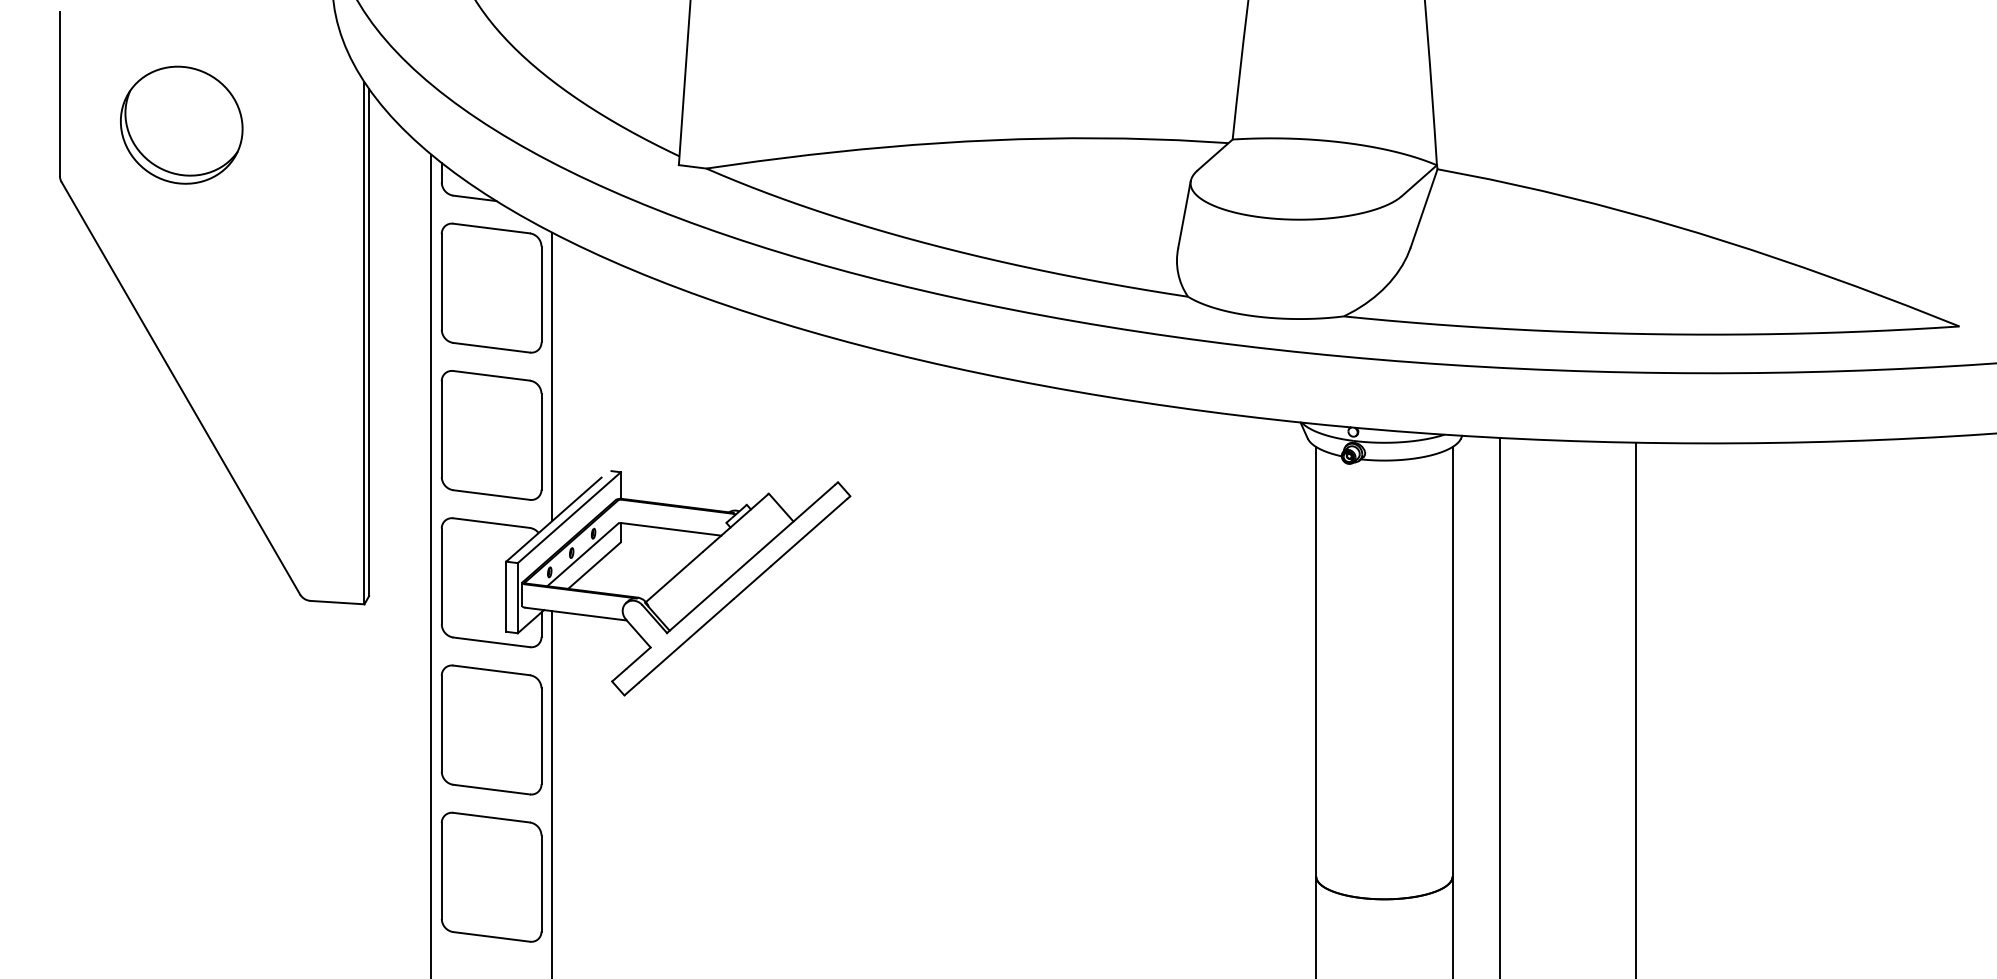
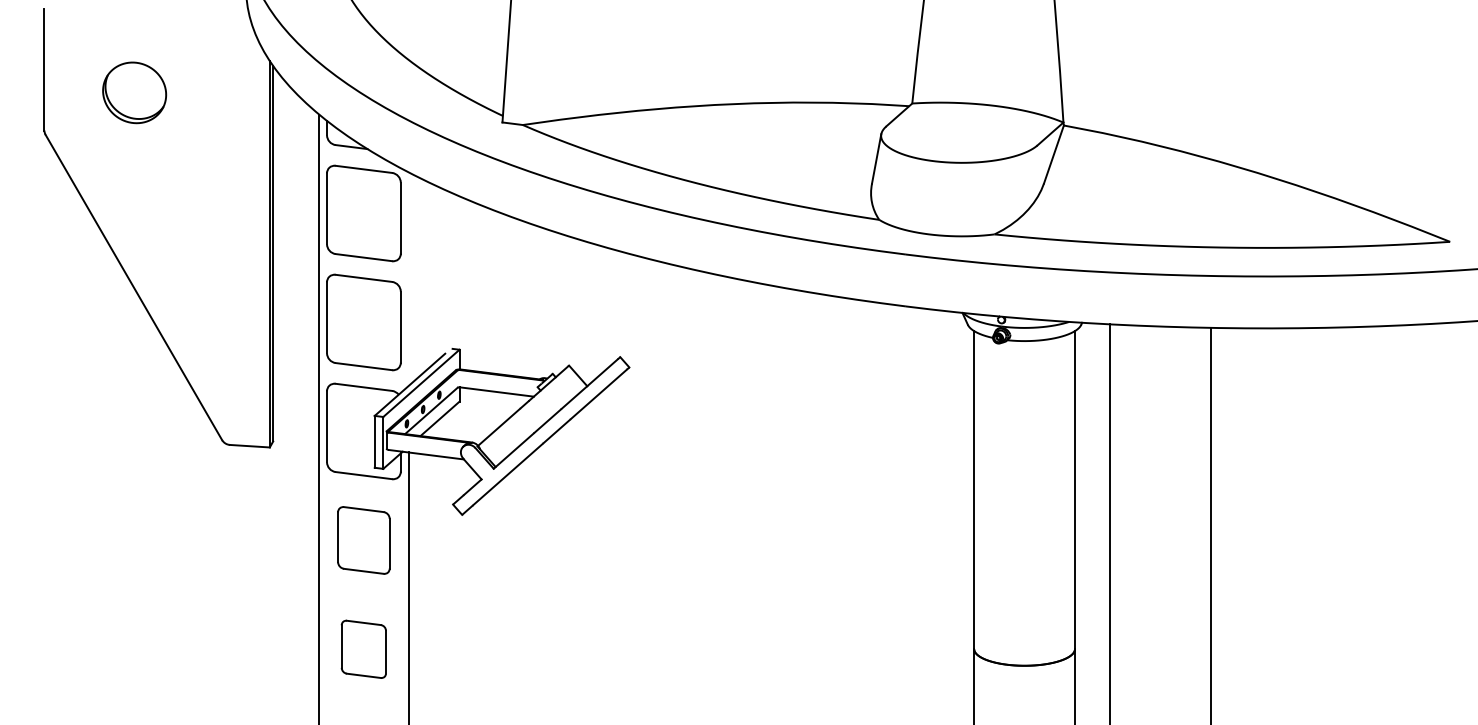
part: (181, 124) -> (134, 92), size x0.7
line: (551, 376) -> (408, 278), removed
part: (491, 729) -> (363, 540), size x0.7
part: (491, 876) -> (363, 648), size x0.6

